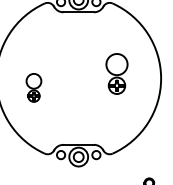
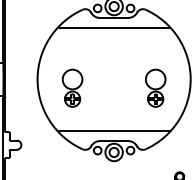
line: (78, 22) -> (113, 27), added
part: (116, 73) -> (155, 87), moved
part: (33, 87) -> (72, 87), size x1.43
line: (78, 134) -> (113, 131), added

